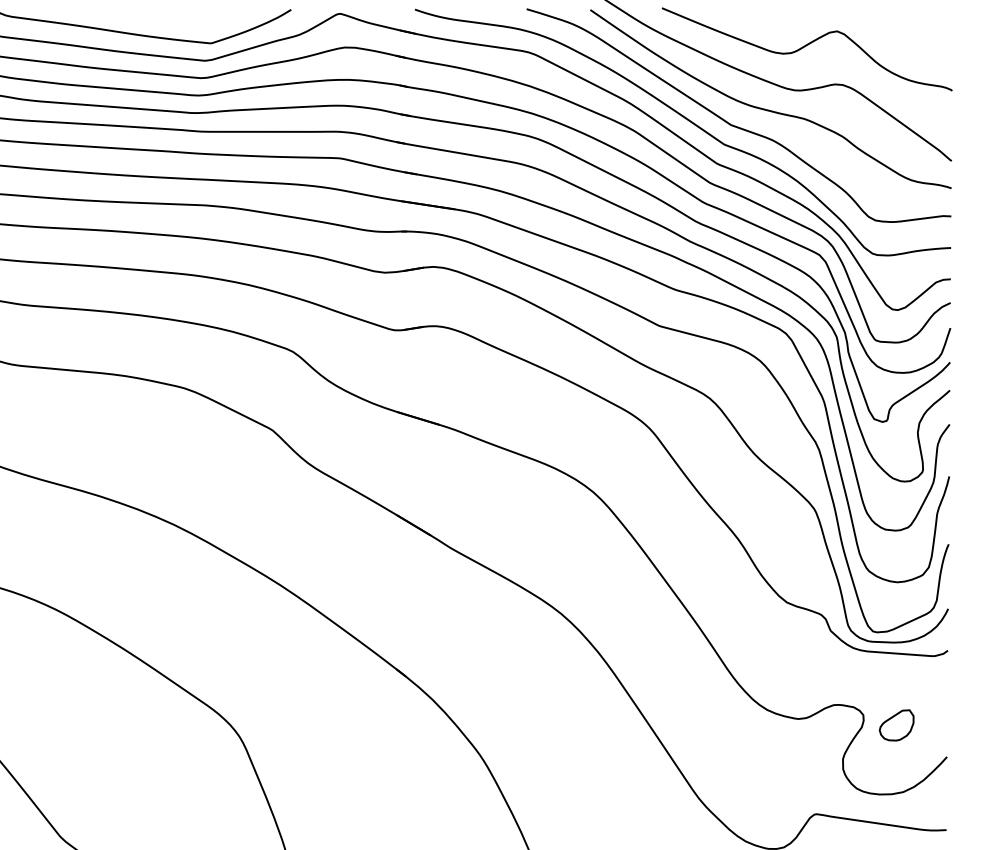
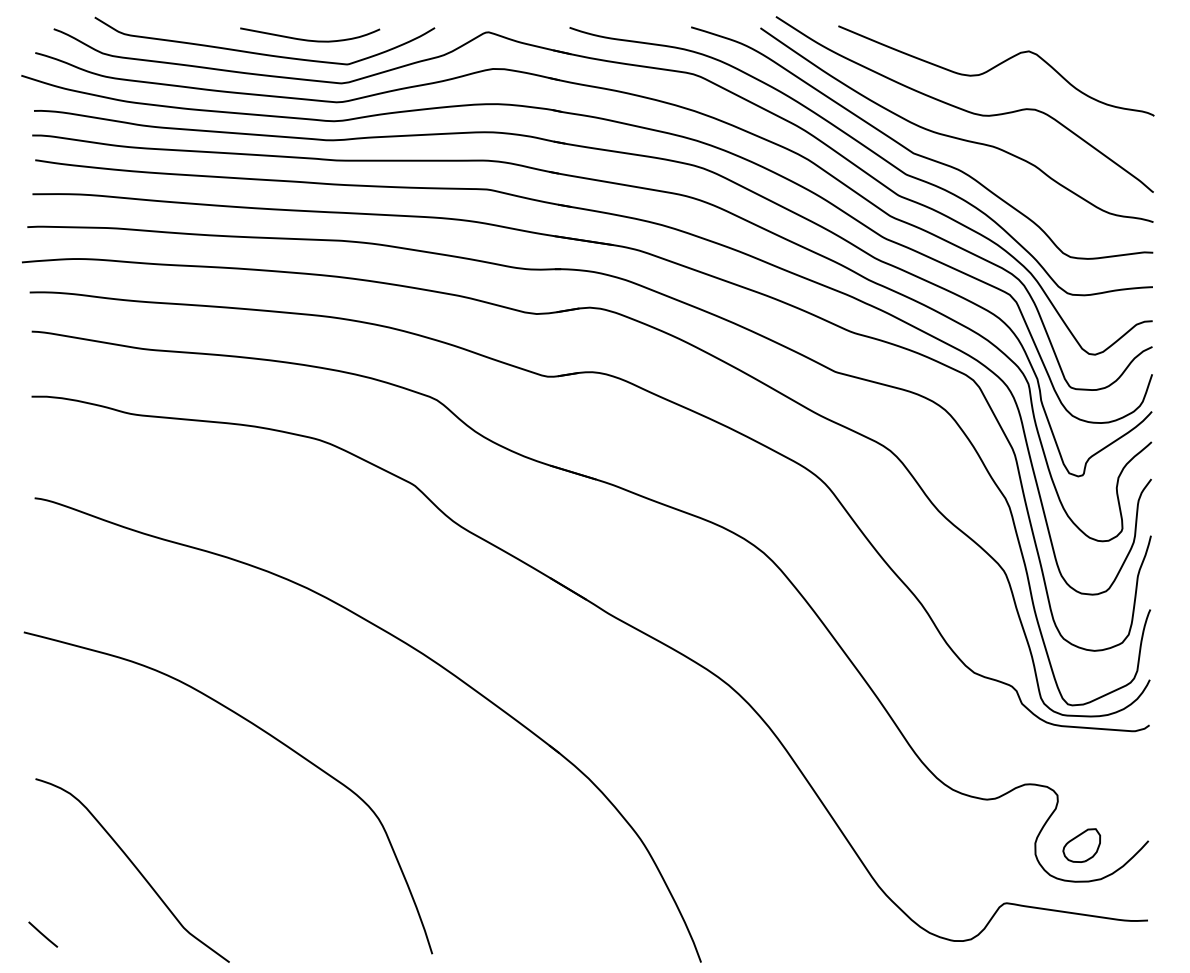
curve: (176, 20) -> (310, 39), added
part: (896, 725) -> (1081, 845), moved

